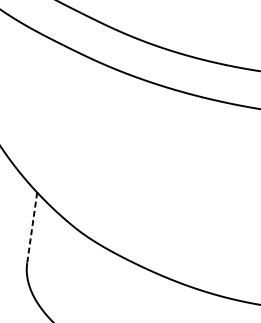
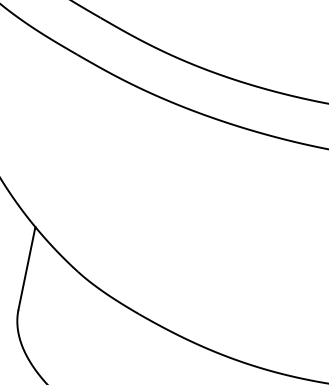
line: (31, 227) -> (26, 268), dashed -> solid

